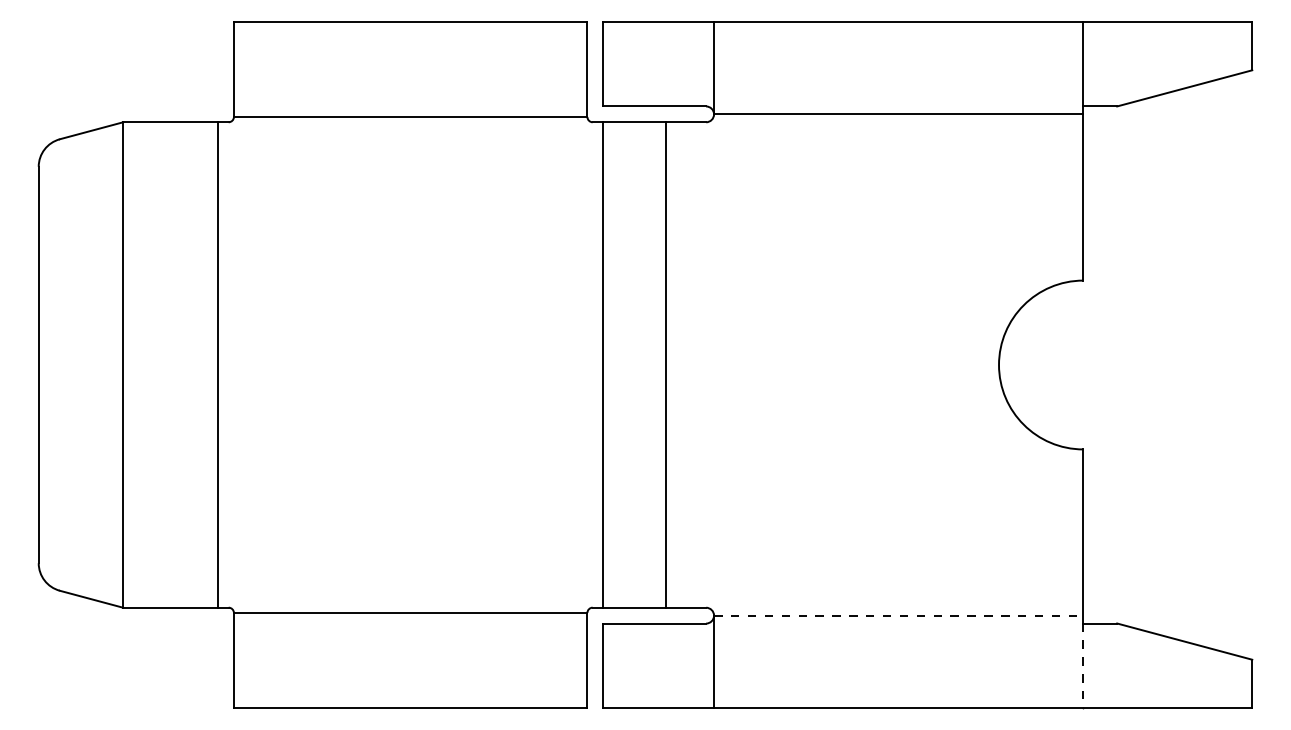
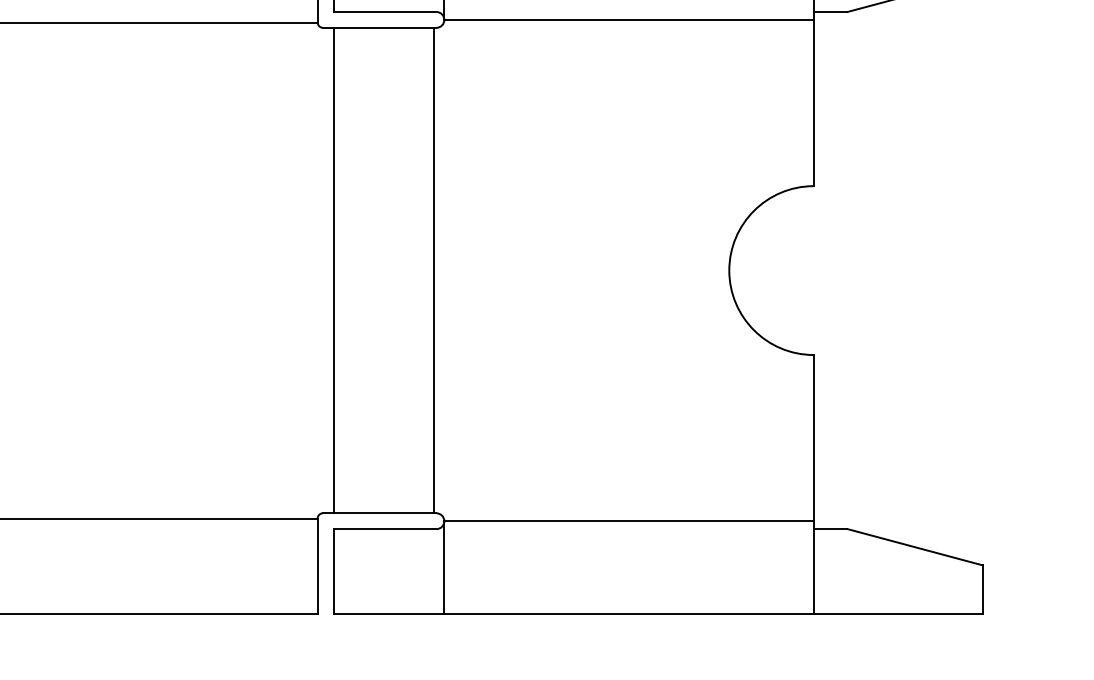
line: (665, 364) -> (433, 270), moved
line: (898, 615) -> (628, 521), dashed -> solid
line: (1083, 666) -> (813, 572), dashed -> solid

